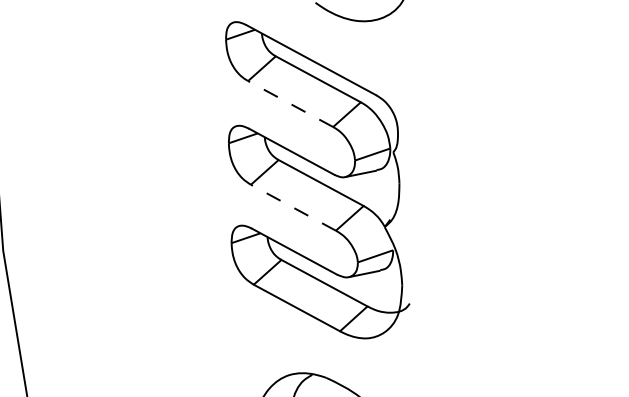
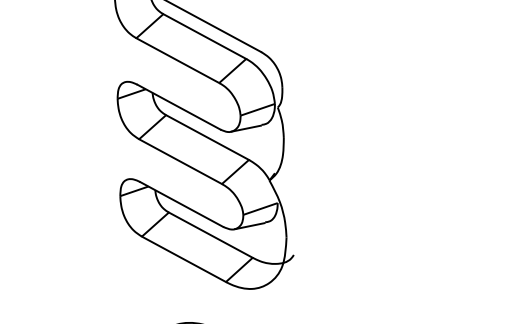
line: (290, 103) -> (177, 60), dashed -> solid
line: (293, 207) -> (180, 161), dashed -> solid

